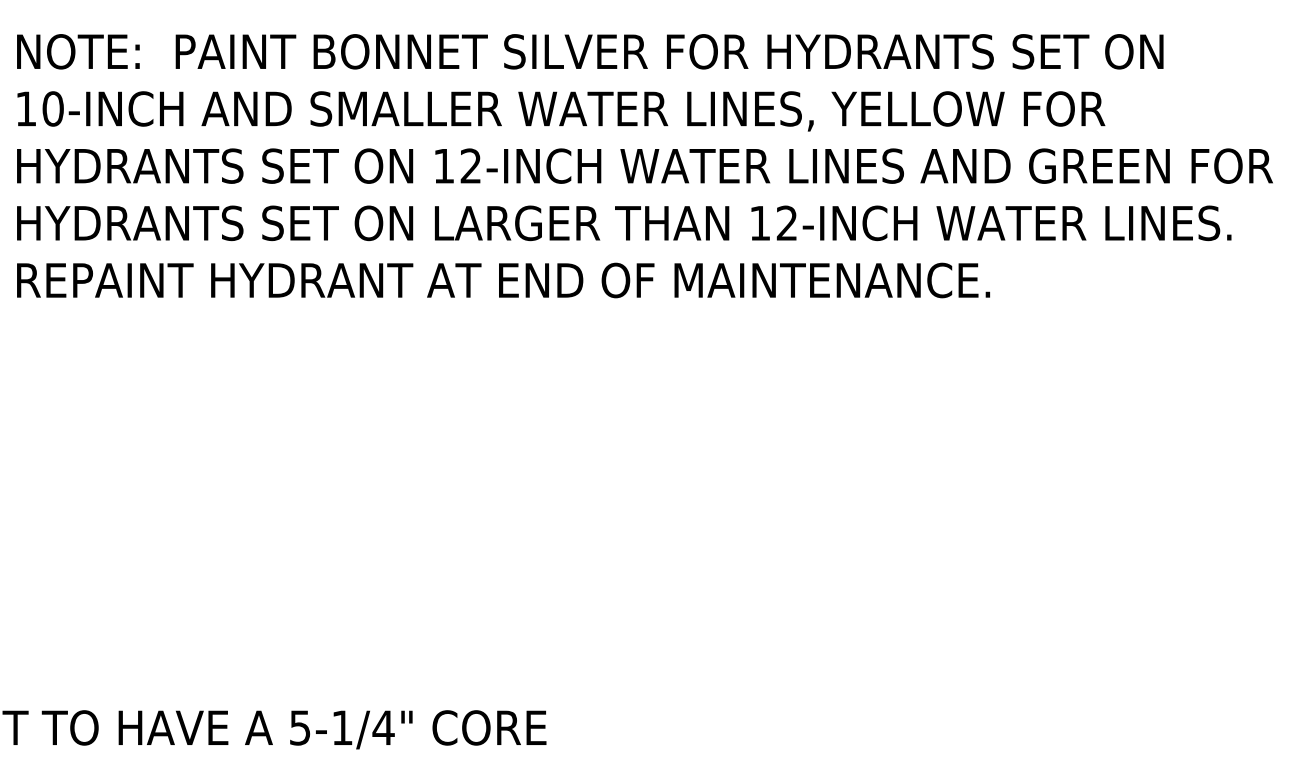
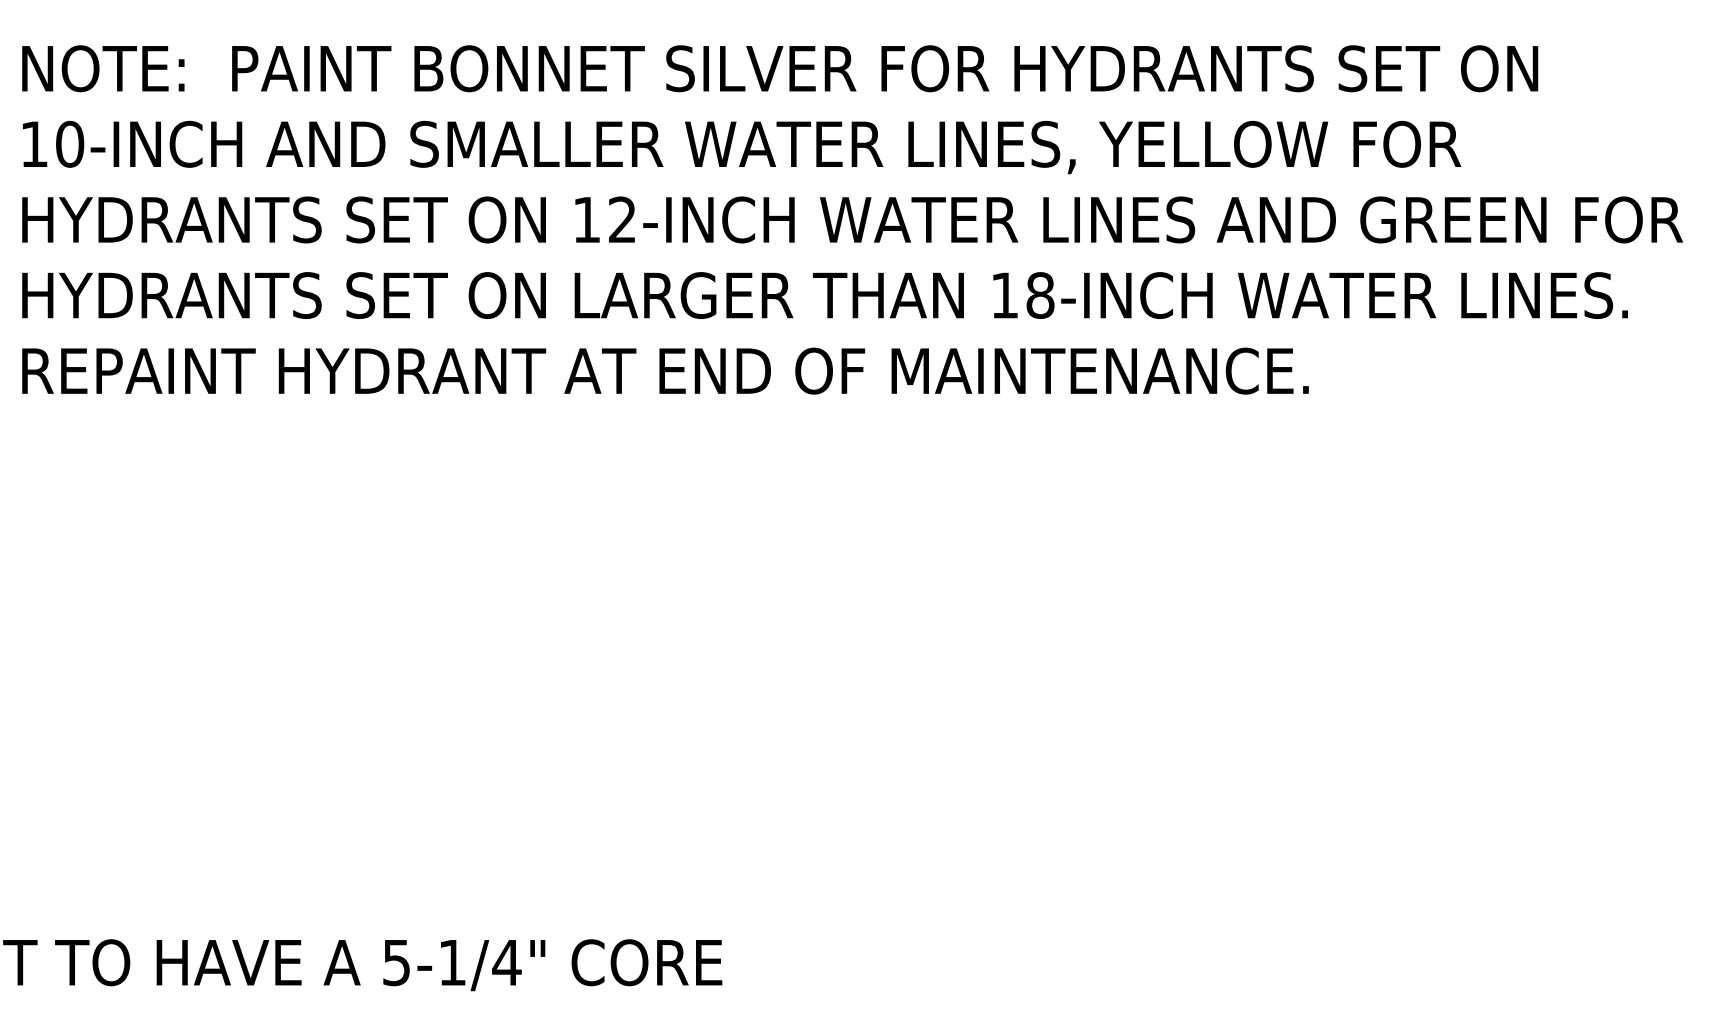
text: (787, 223) -> (1040, 295), 12-INCH -> 18-INCH

